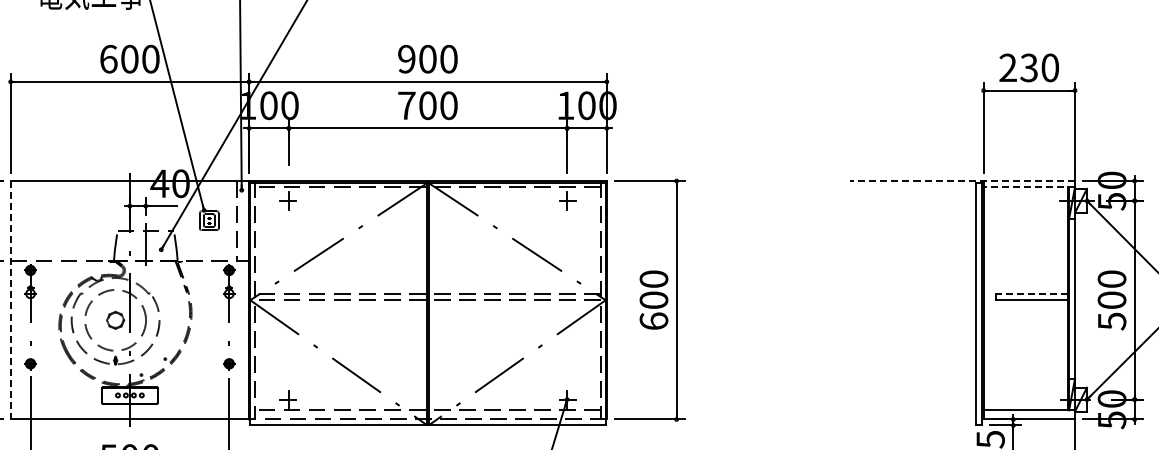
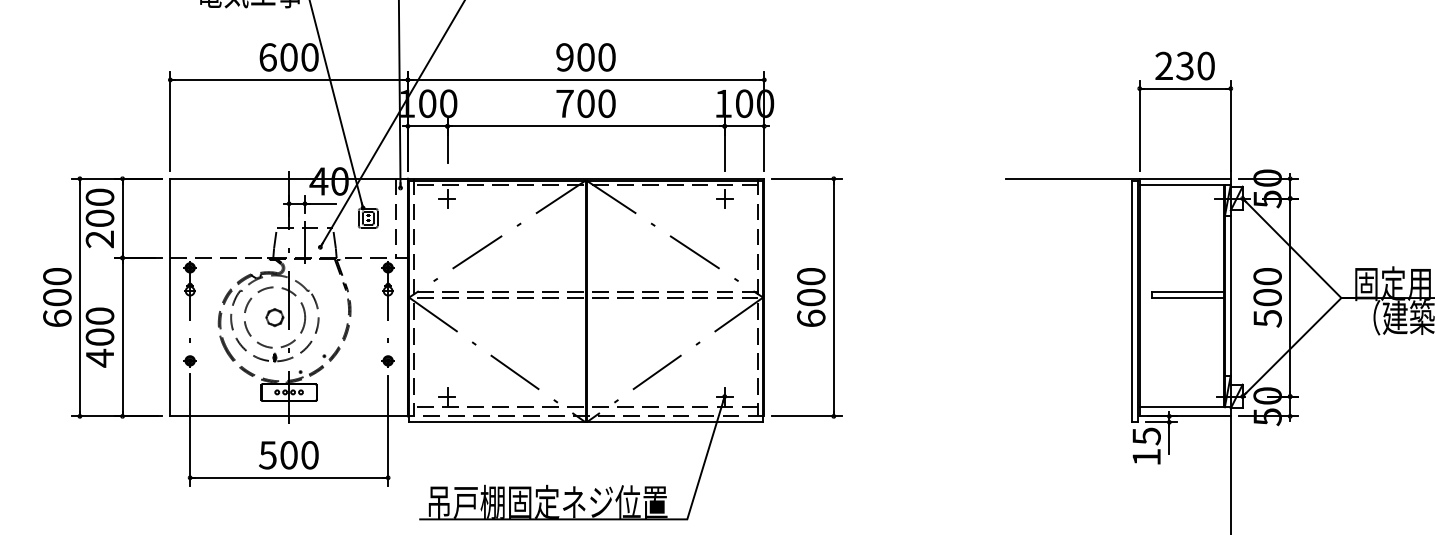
line: (962, 180) -> (1118, 178), dashed -> solid
line: (1029, 186) -> (1185, 184), dashed -> solid
line: (1032, 294) -> (1188, 291), dashed -> solid
line: (10, 300) -> (170, 297), dashed -> solid

